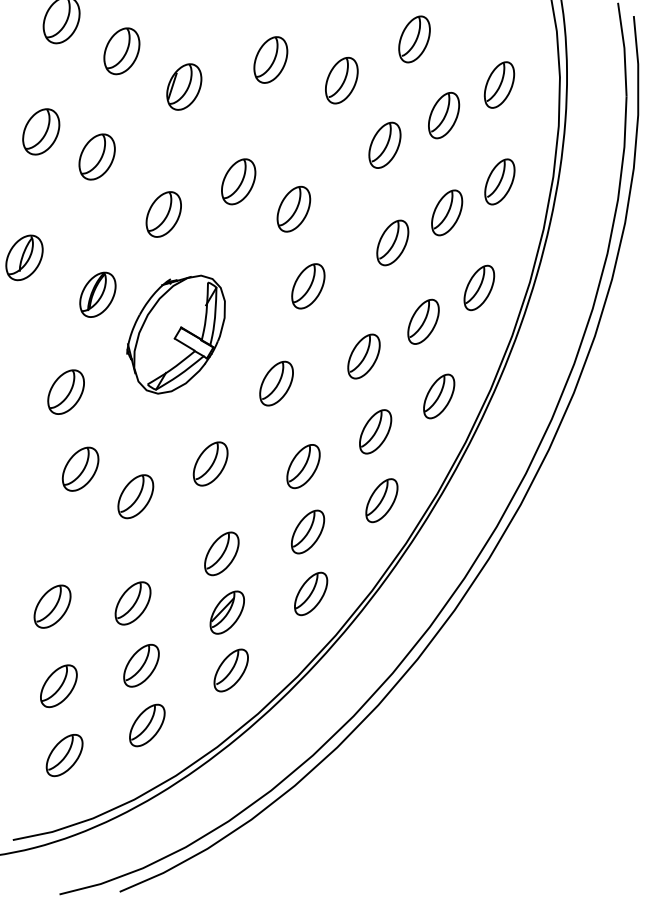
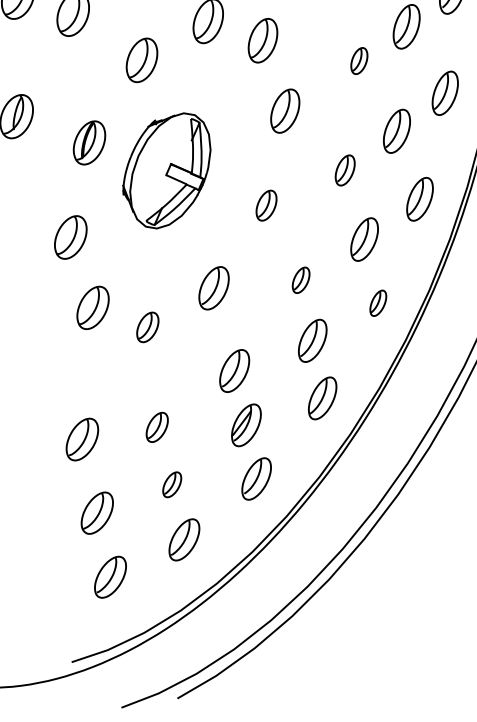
part: (392, 242) -> (358, 60), size x0.6
part: (363, 356) -> (344, 170), size x0.7
part: (276, 383) -> (266, 205), size x0.7
part: (303, 466) -> (301, 280), size x0.6
part: (135, 496) -> (147, 327), size x0.7
part: (381, 500) -> (377, 303), size x0.6
part: (132, 603) -> (156, 427), size x0.7
part: (141, 665) -> (172, 484), size x0.6

